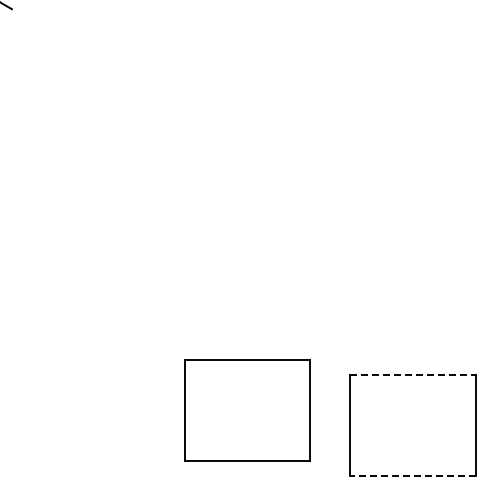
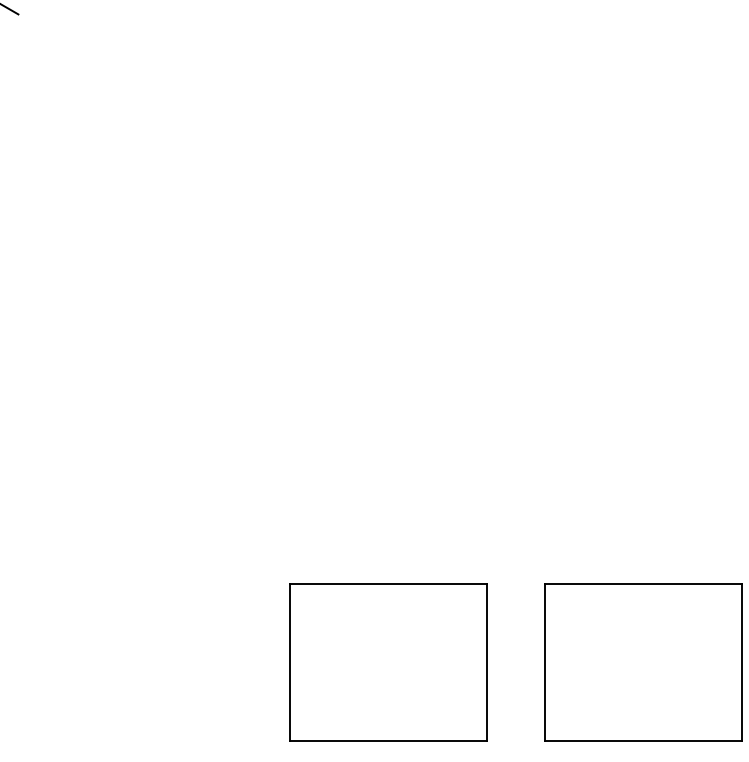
line: (413, 374) -> (644, 583), dashed -> solid
part: (247, 410) -> (388, 662), moved
line: (413, 475) -> (644, 740), dashed -> solid

